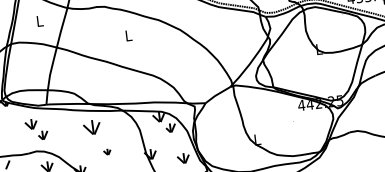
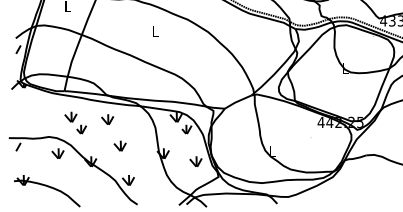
part: (91, 127) -> (107, 119), size x0.71
part: (36, 129) -> (75, 122), moved
part: (106, 151) -> (119, 145), size x1.67

